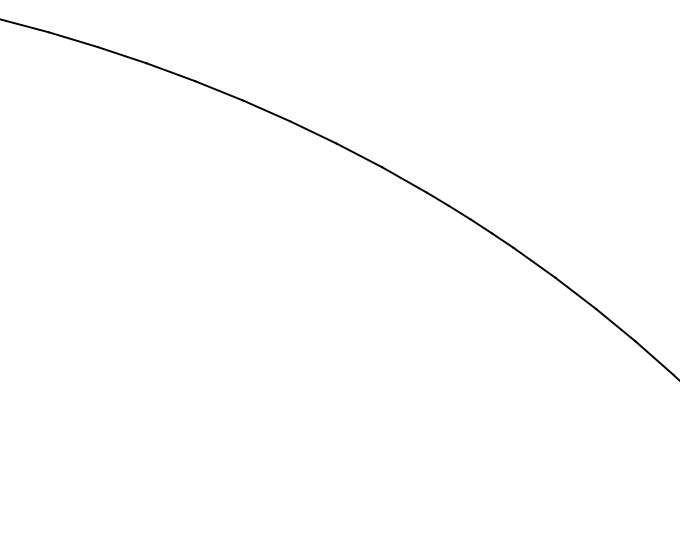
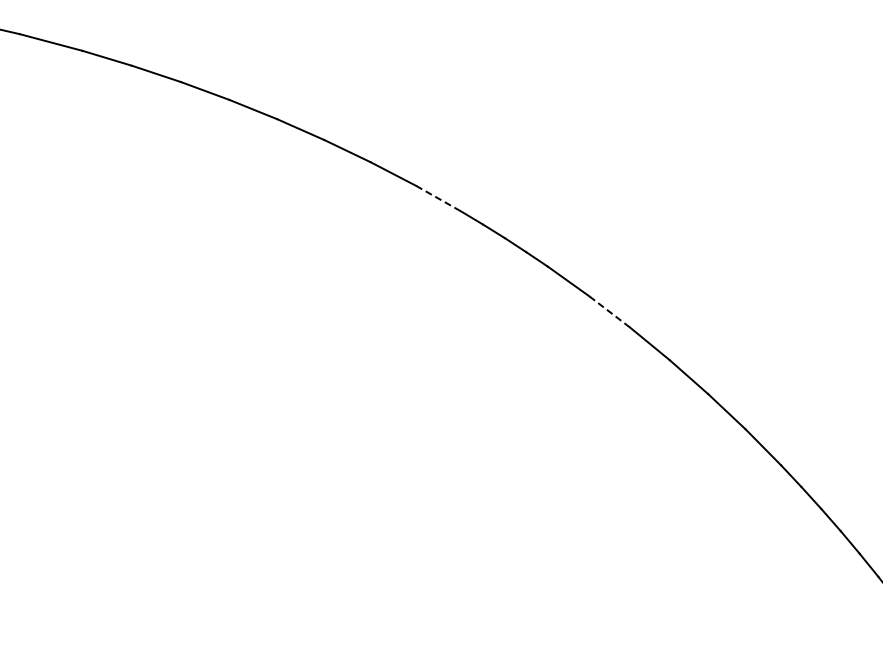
line: (404, 179) -> (438, 198), solid -> dashed
line: (575, 293) -> (609, 312), solid -> dashed

